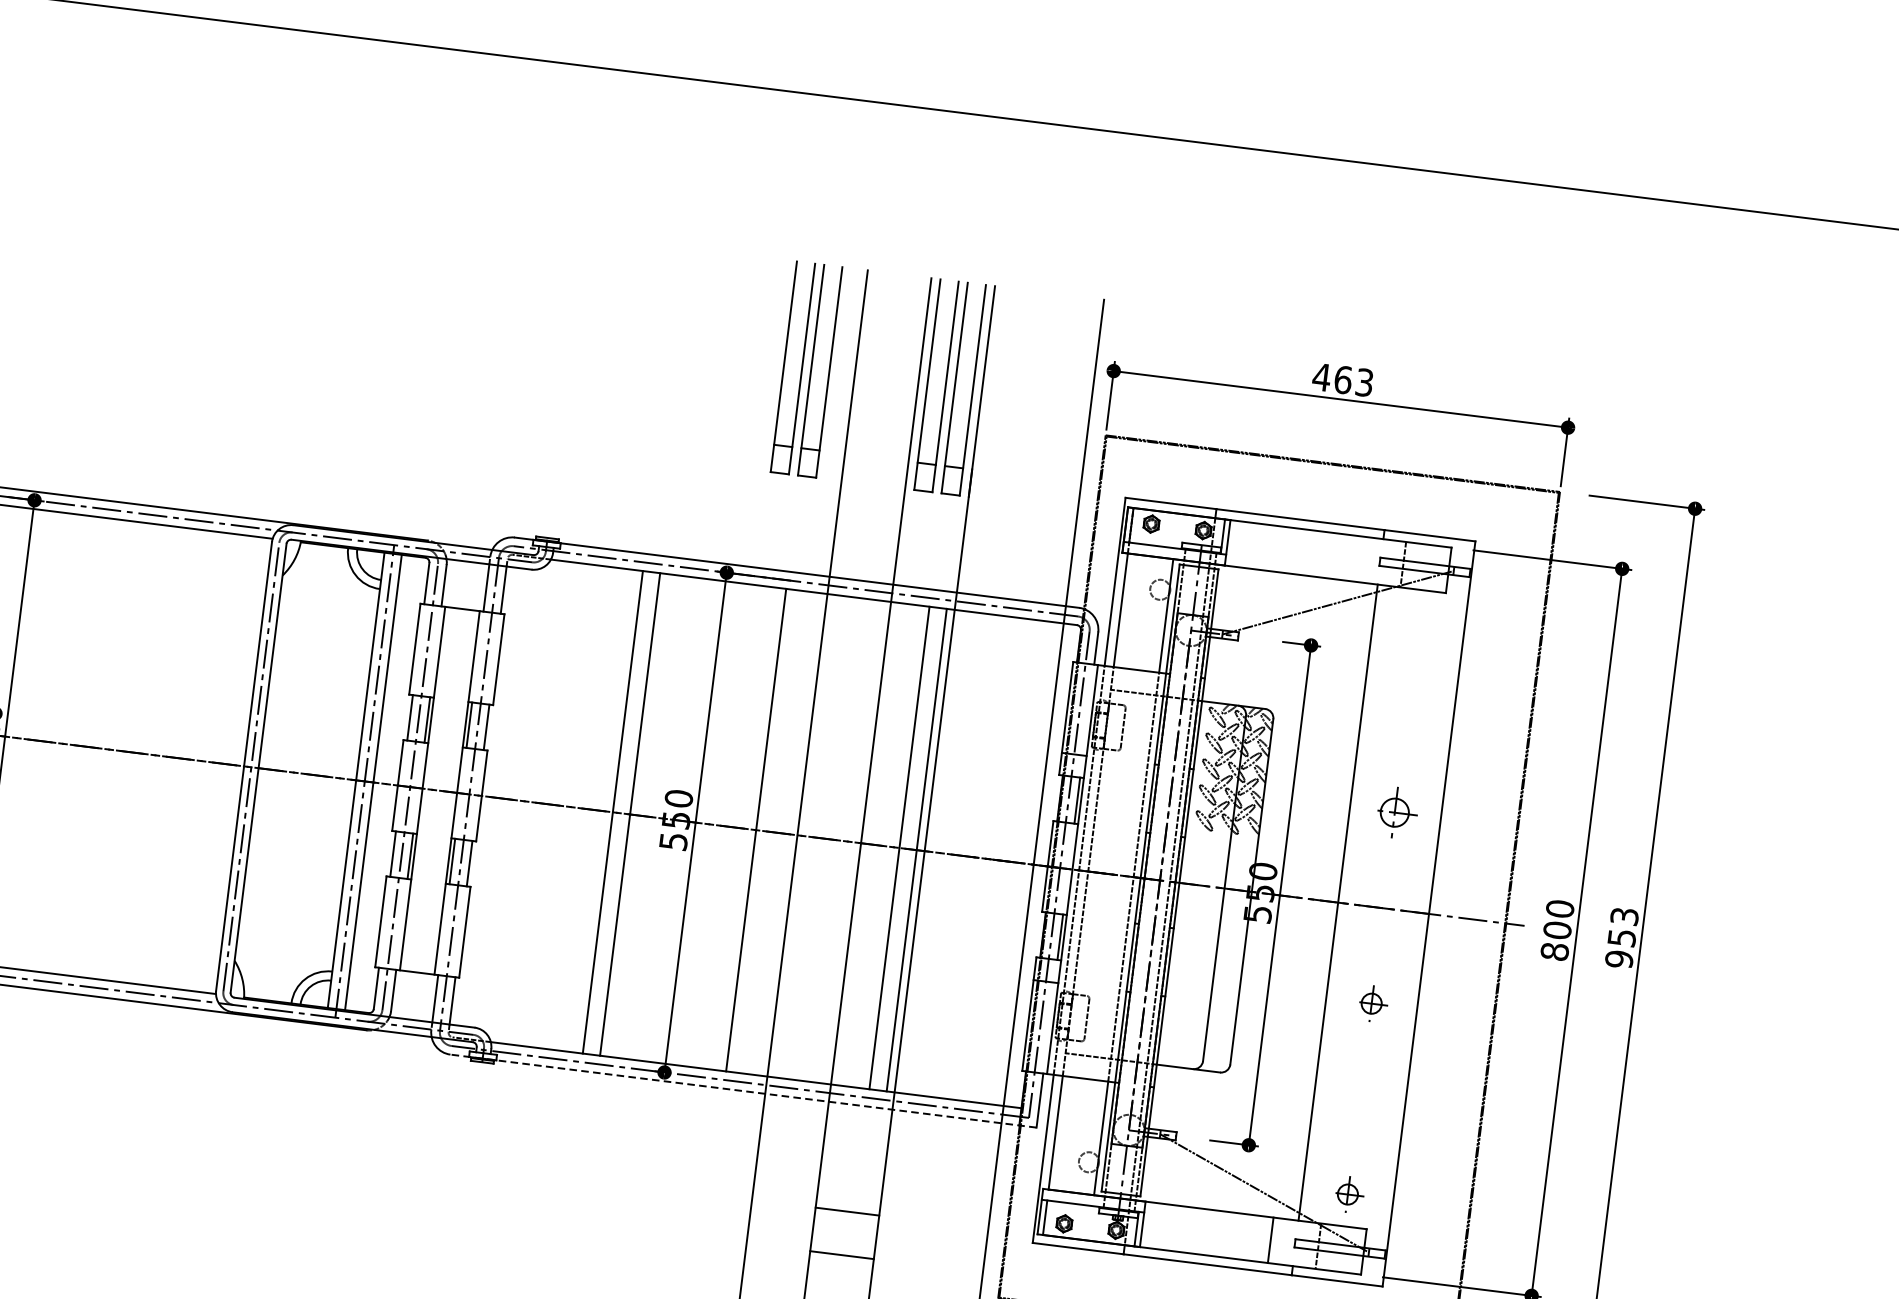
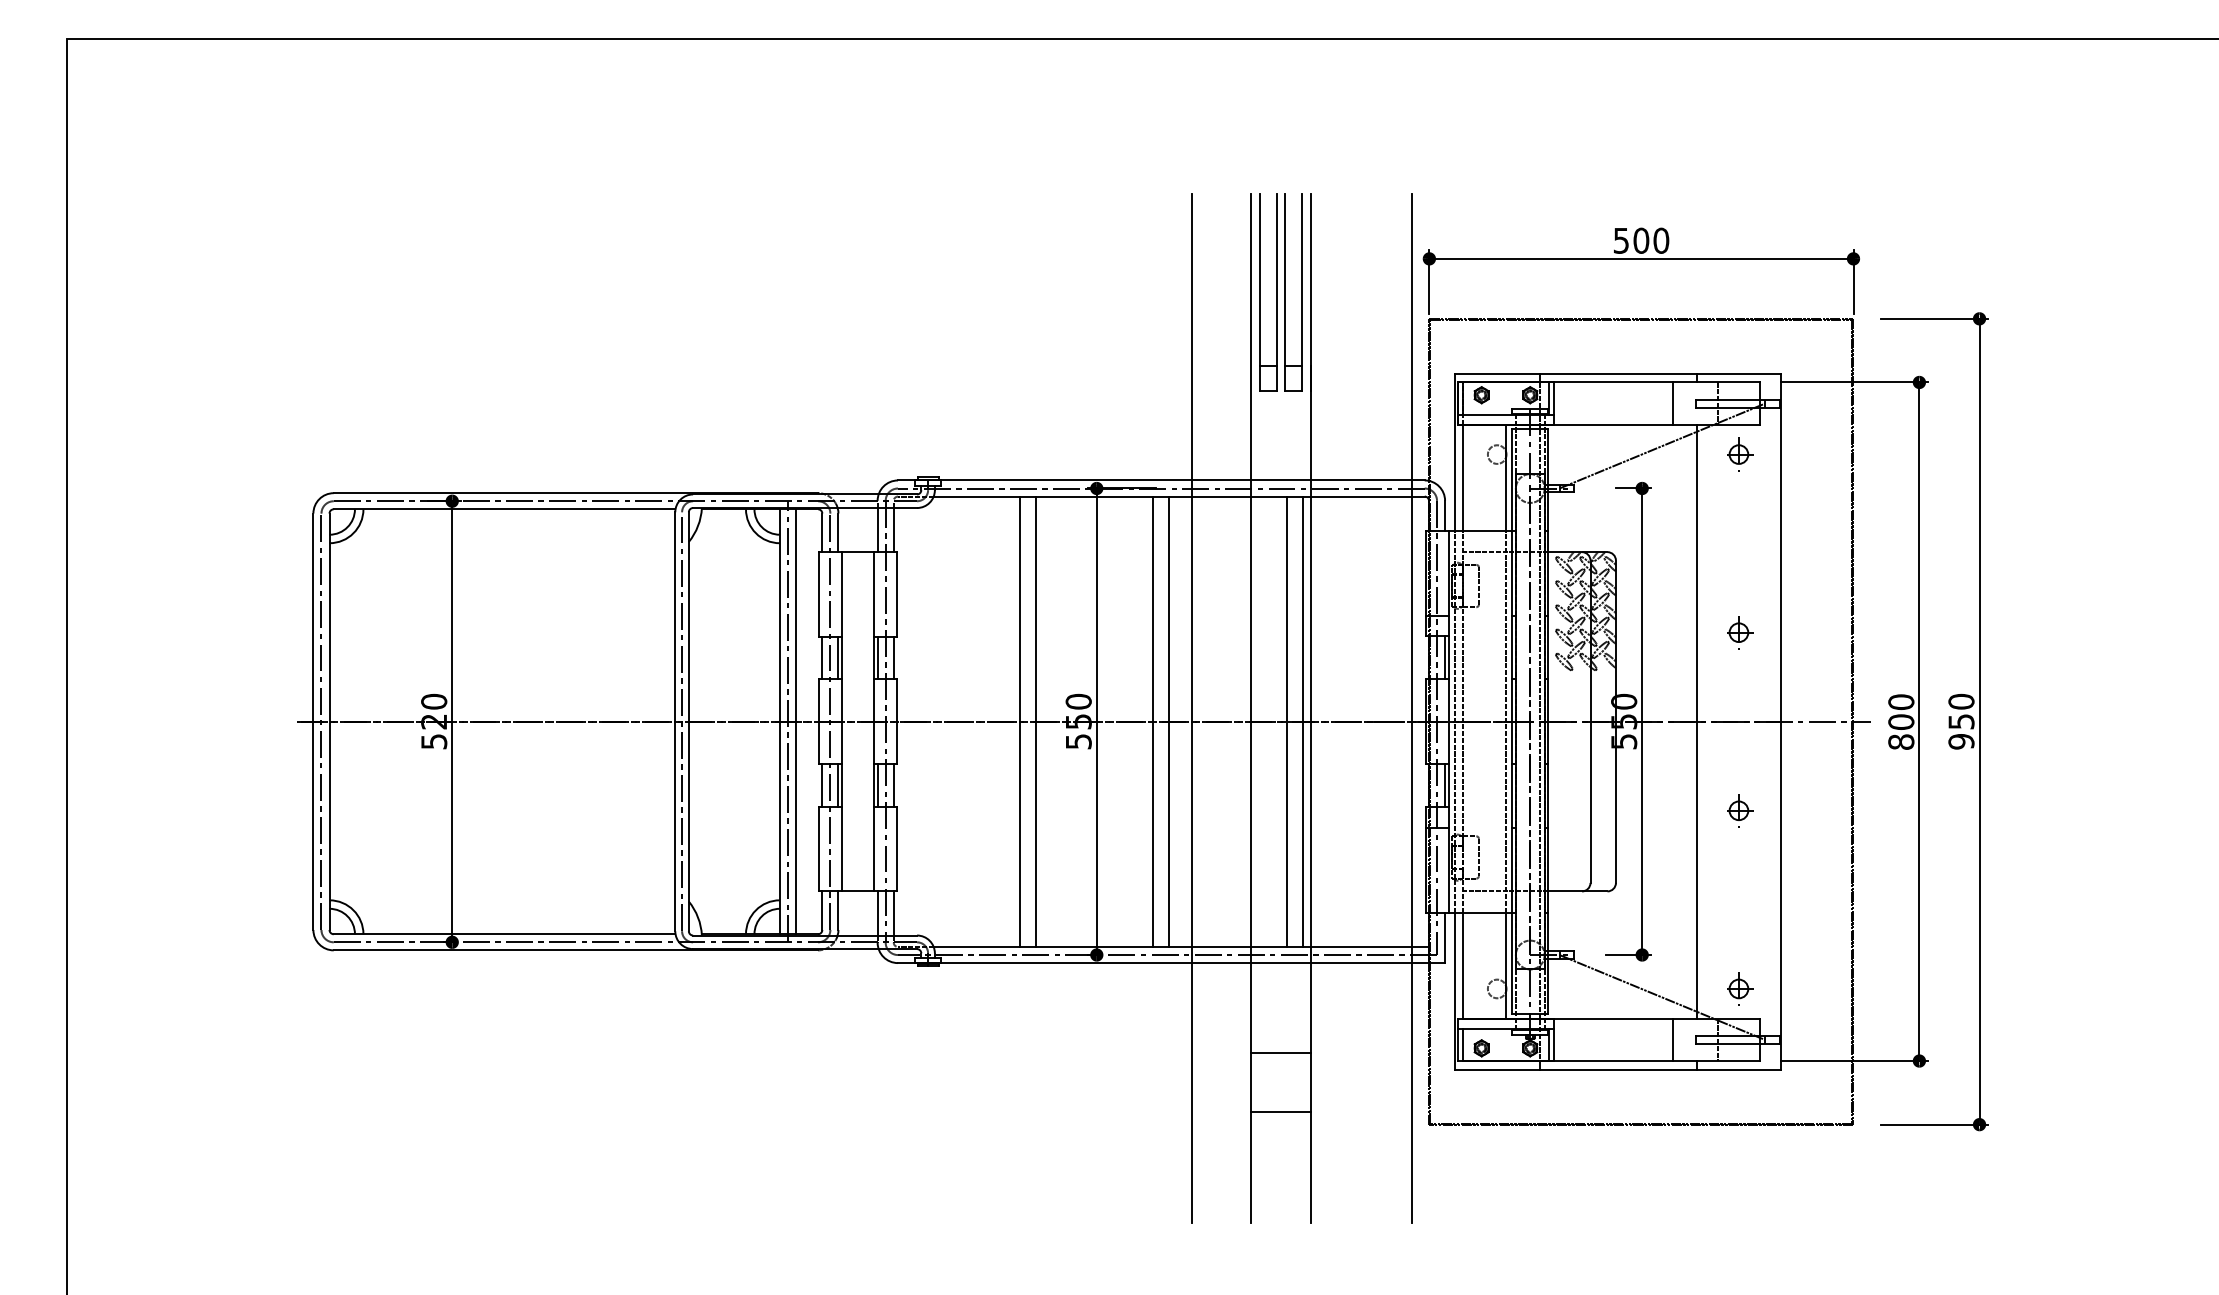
part: (806, 369) -> (1146, 292), removed
text: (1343, 379) -> (1641, 240), 463 -> 500
line: (1355, 558) -> (1673, 403), added
part: (1420, 622) -> (1740, 454), added
part: (1397, 812) -> (1740, 632), size x0.71
line: (773, 832) -> (1169, 721), added
text: (1624, 916) -> (1961, 701), 953 -> 950
line: (743, 1091) -> (1171, 963), dashed -> solid
line: (847, 1211) -> (1280, 1111), moved
line: (841, 1255) -> (1280, 1052), moved

